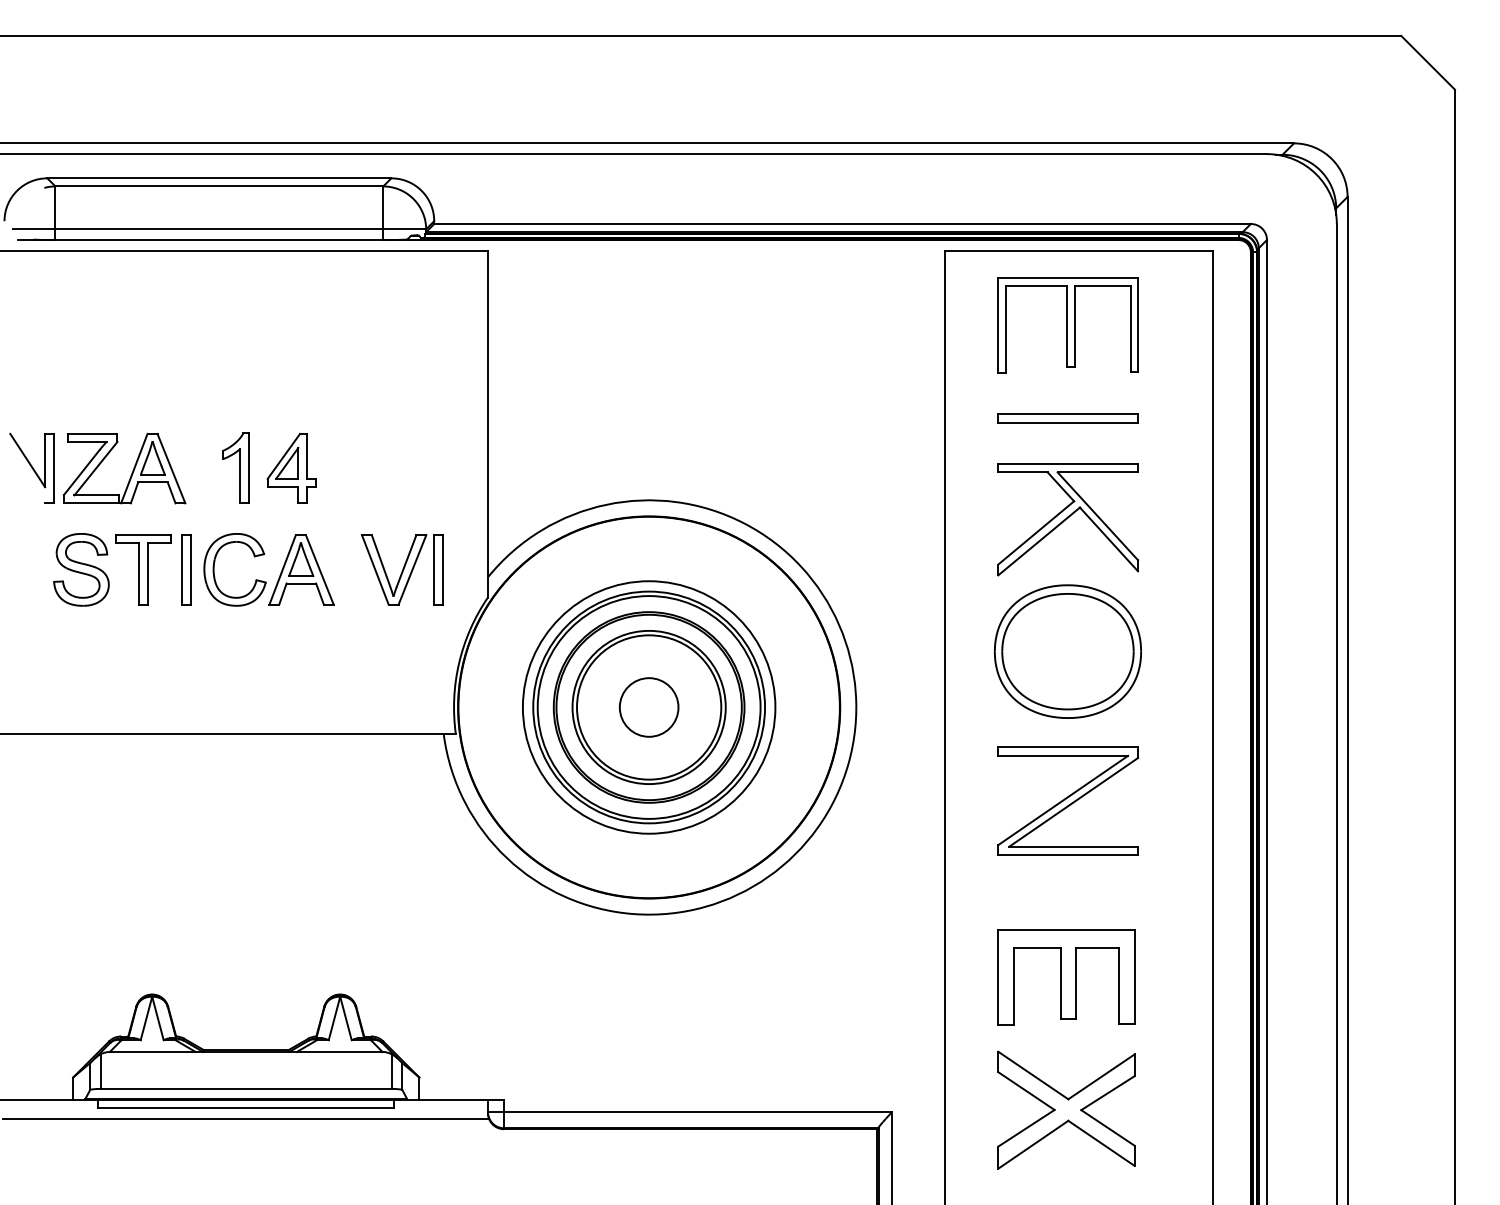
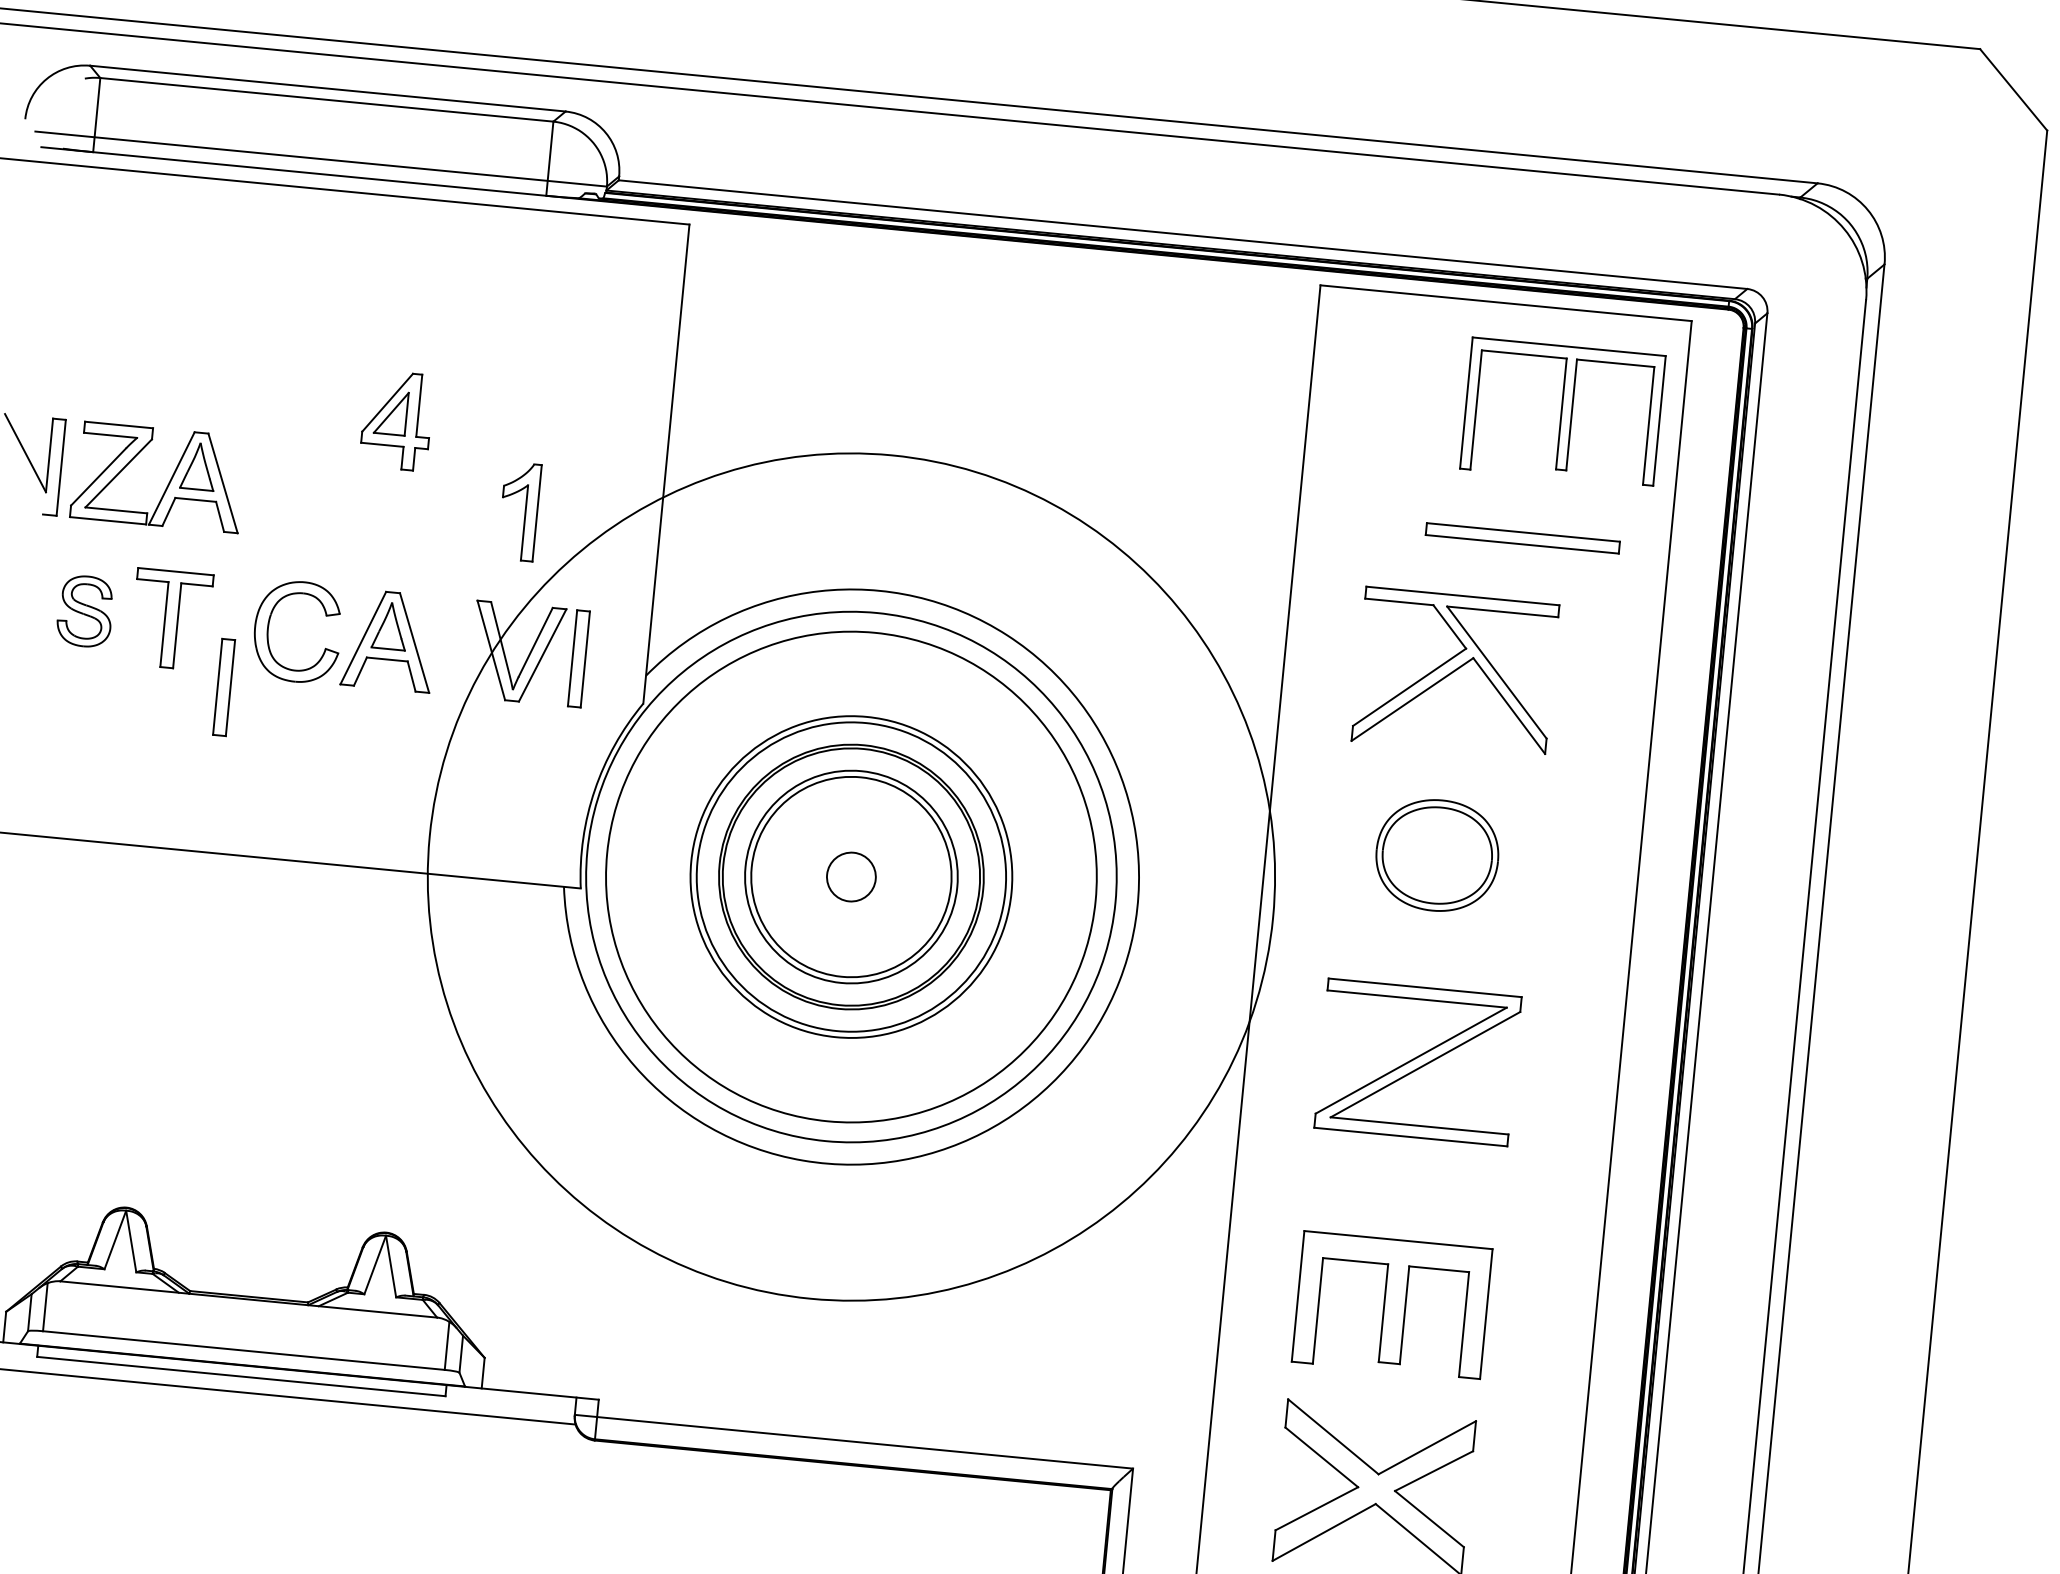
part: (1067, 325) -> (1561, 412), moved
part: (1067, 418) -> (1521, 538), moved
part: (235, 467) -> (519, 510), moved
part: (291, 468) -> (396, 420), moved
part: (81, 569) -> (85, 610), size x0.7
part: (186, 569) -> (224, 687), moved
part: (1067, 651) -> (1436, 855), size x0.6
circle: (648, 707) -> (850, 877), size x0.6
circle: (648, 707) -> (850, 877), size x1.4
circle: (648, 707) -> (850, 877), size x1.6

